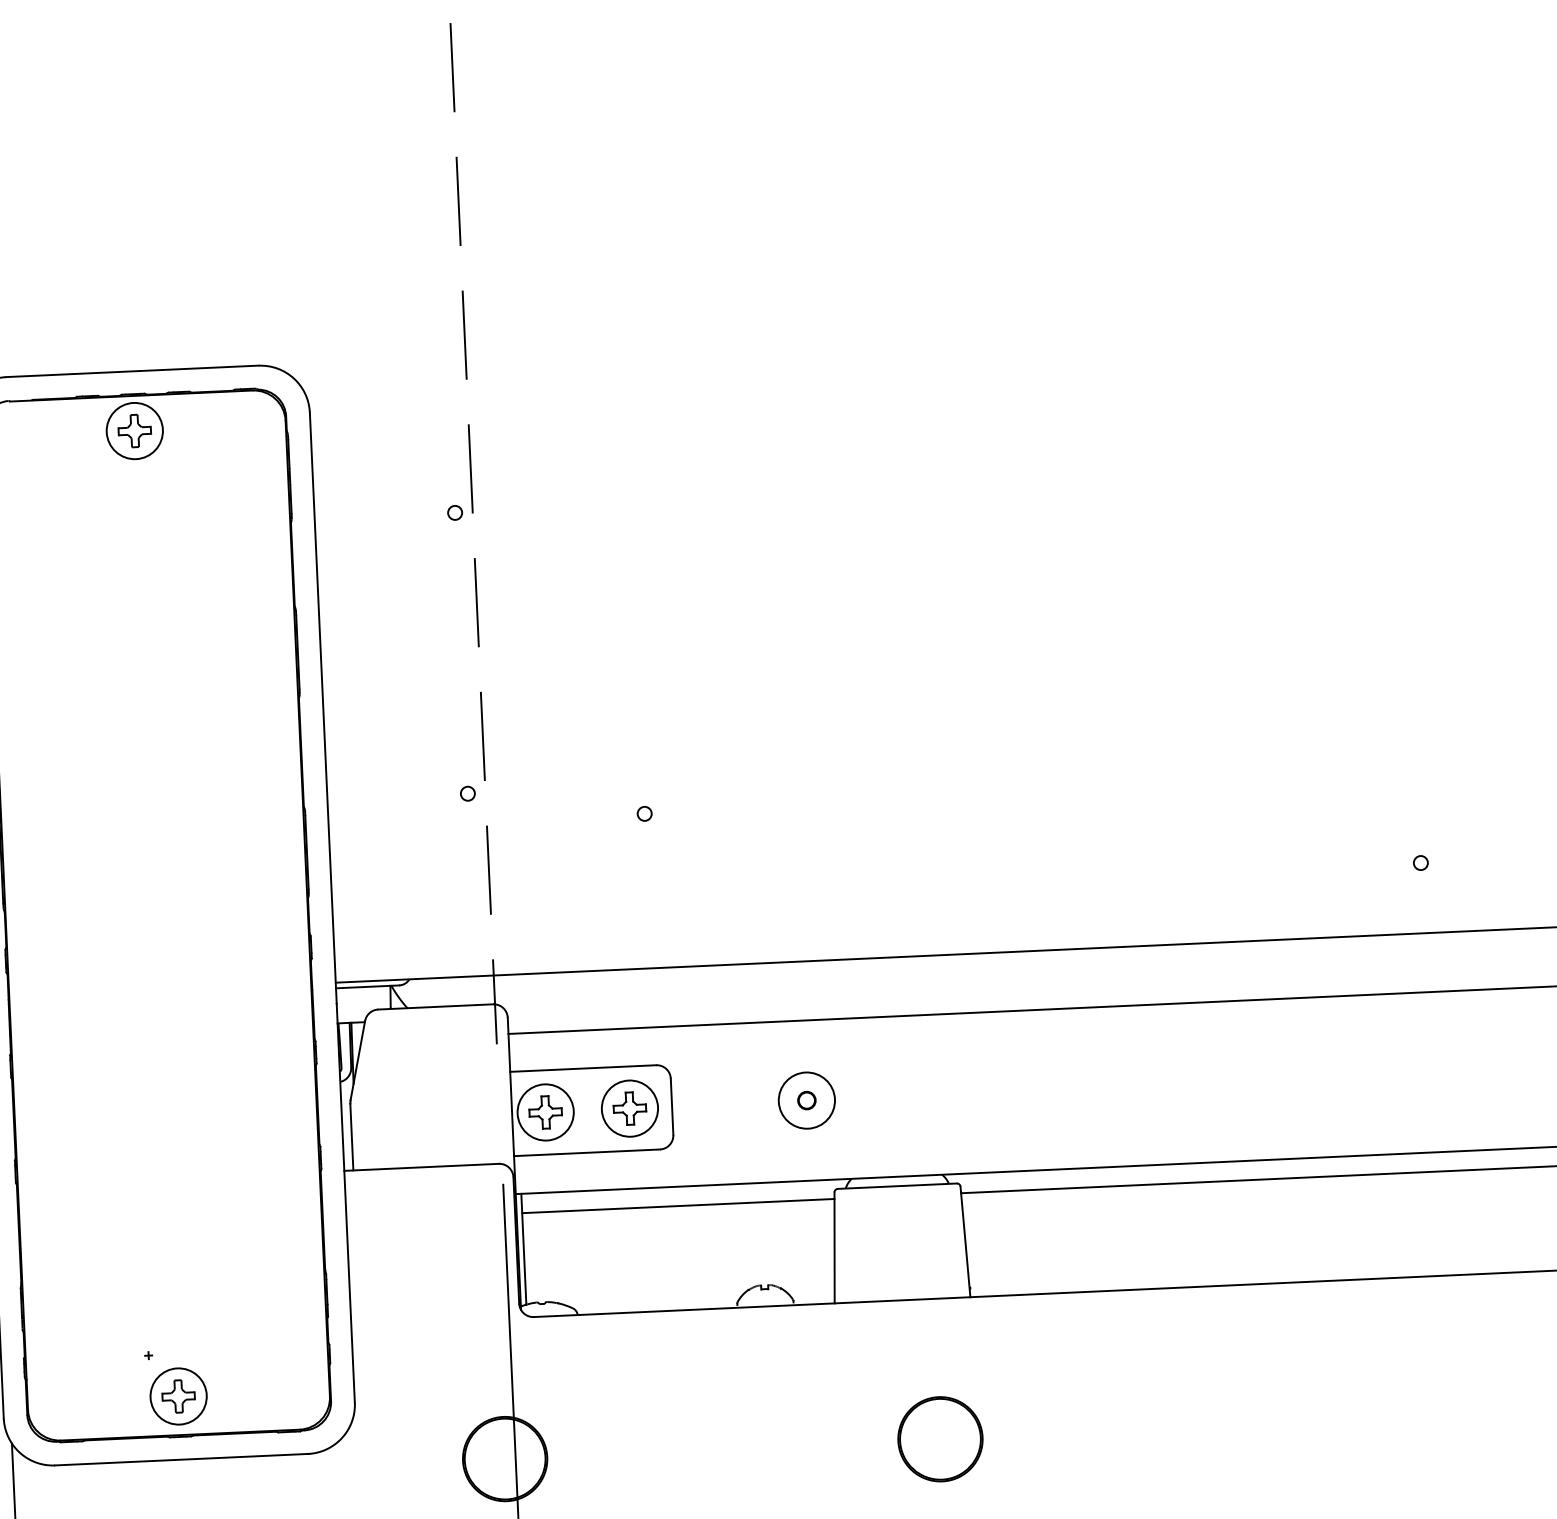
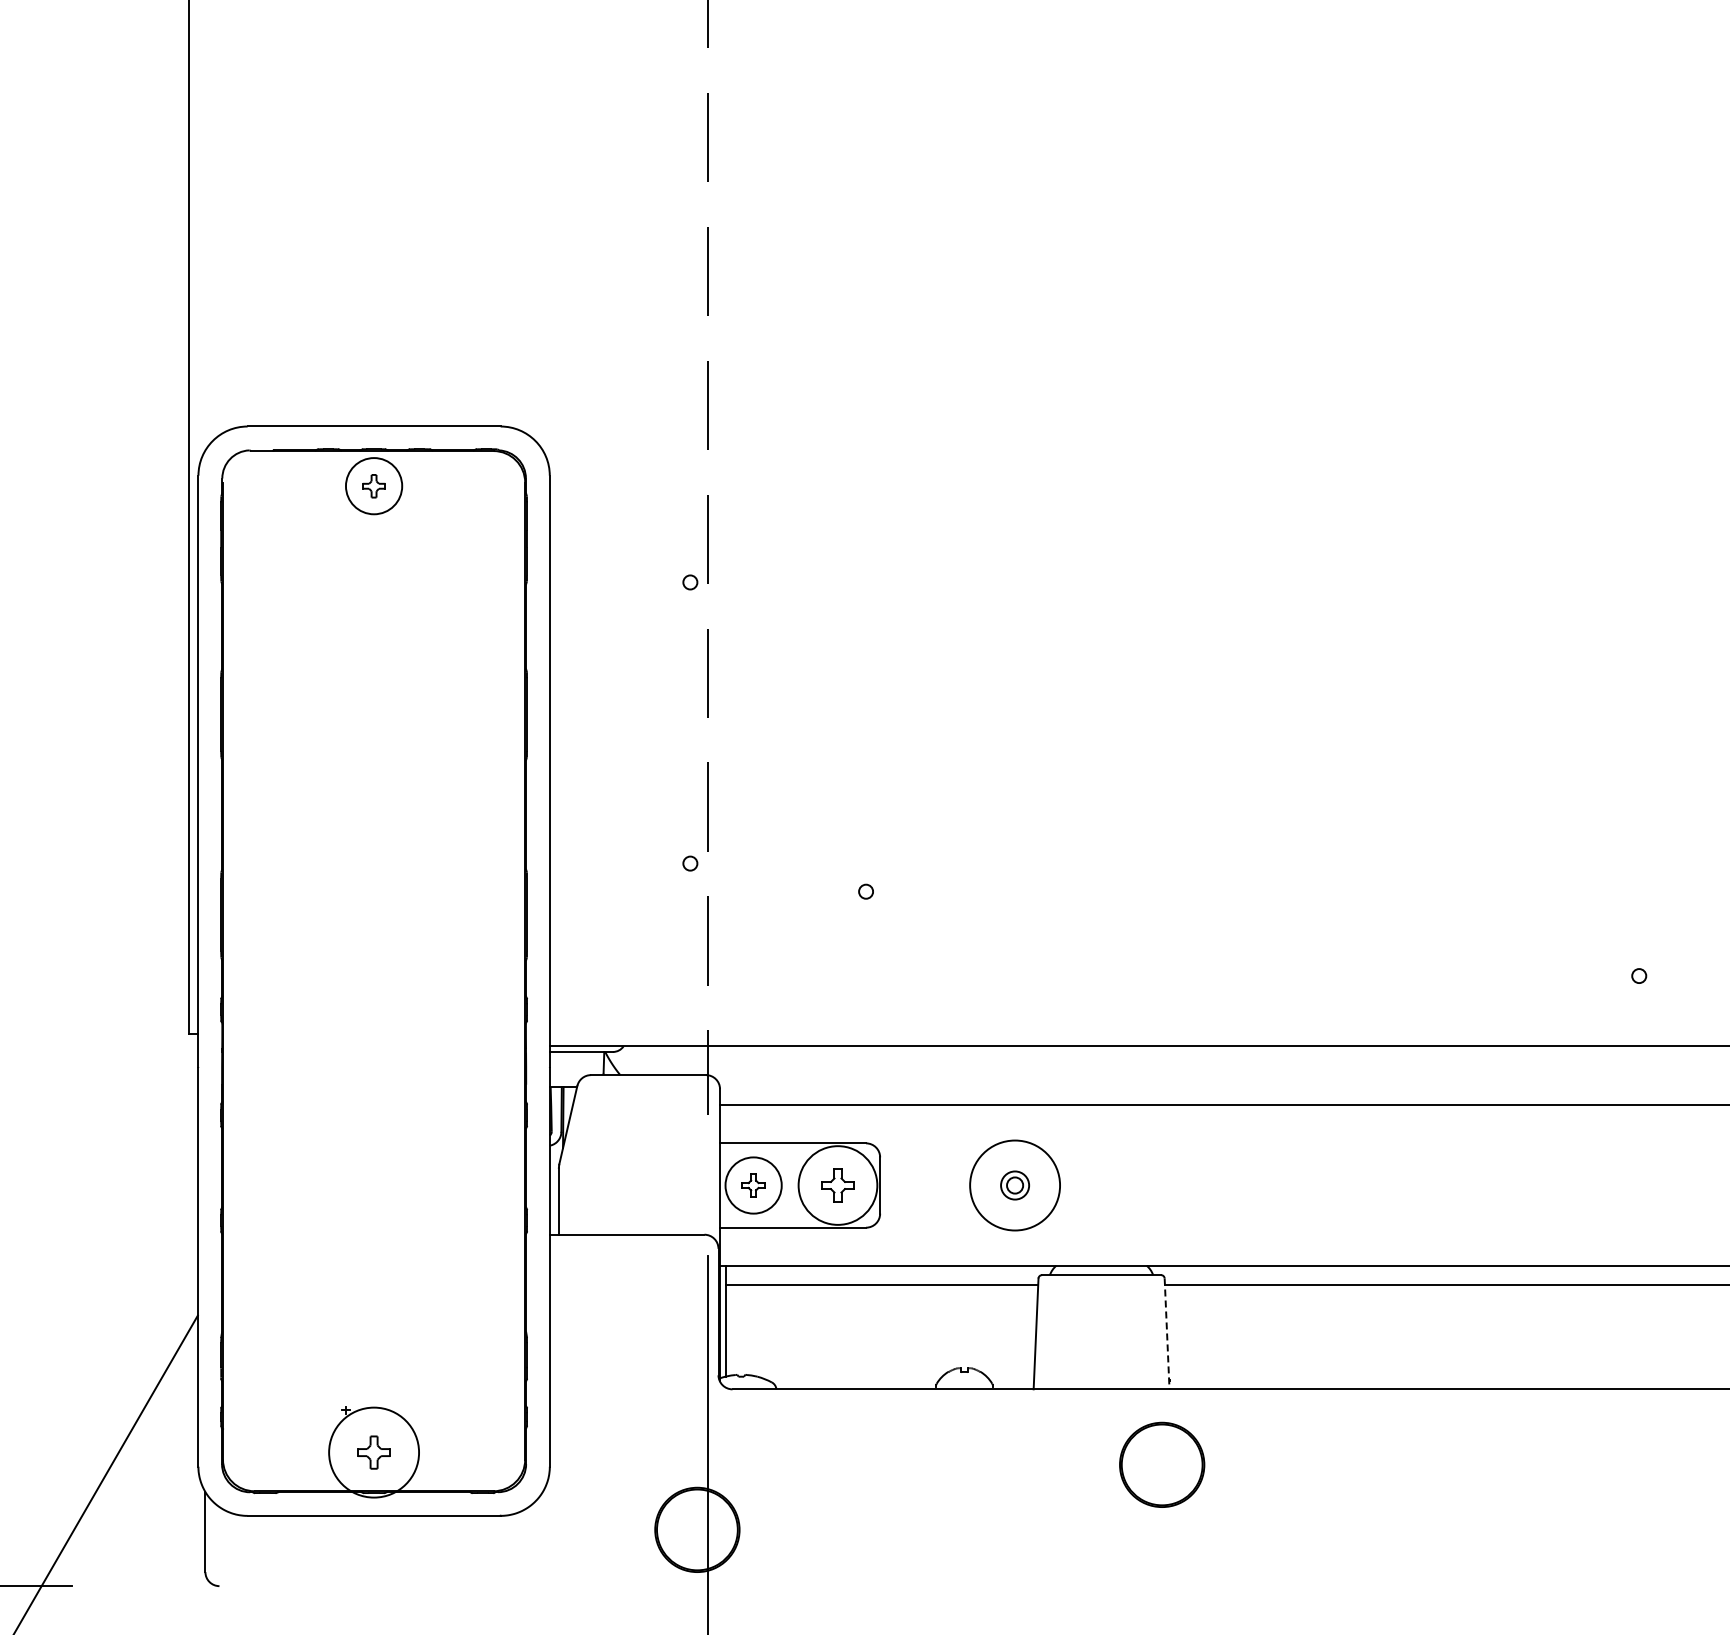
part: (134, 431) -> (373, 486), size x0.7
circle: (806, 1100) -> (1014, 1185), size x1.6
circle: (806, 1100) -> (1014, 1185), size x1.6
circle: (629, 1108) -> (837, 1185), size x1.4
part: (545, 1112) -> (753, 1185), size x0.7
line: (965, 1242) -> (1167, 1334), solid -> dashed
circle: (178, 1396) -> (373, 1452), size x1.6
part: (940, 1438) -> (1162, 1464), moved

